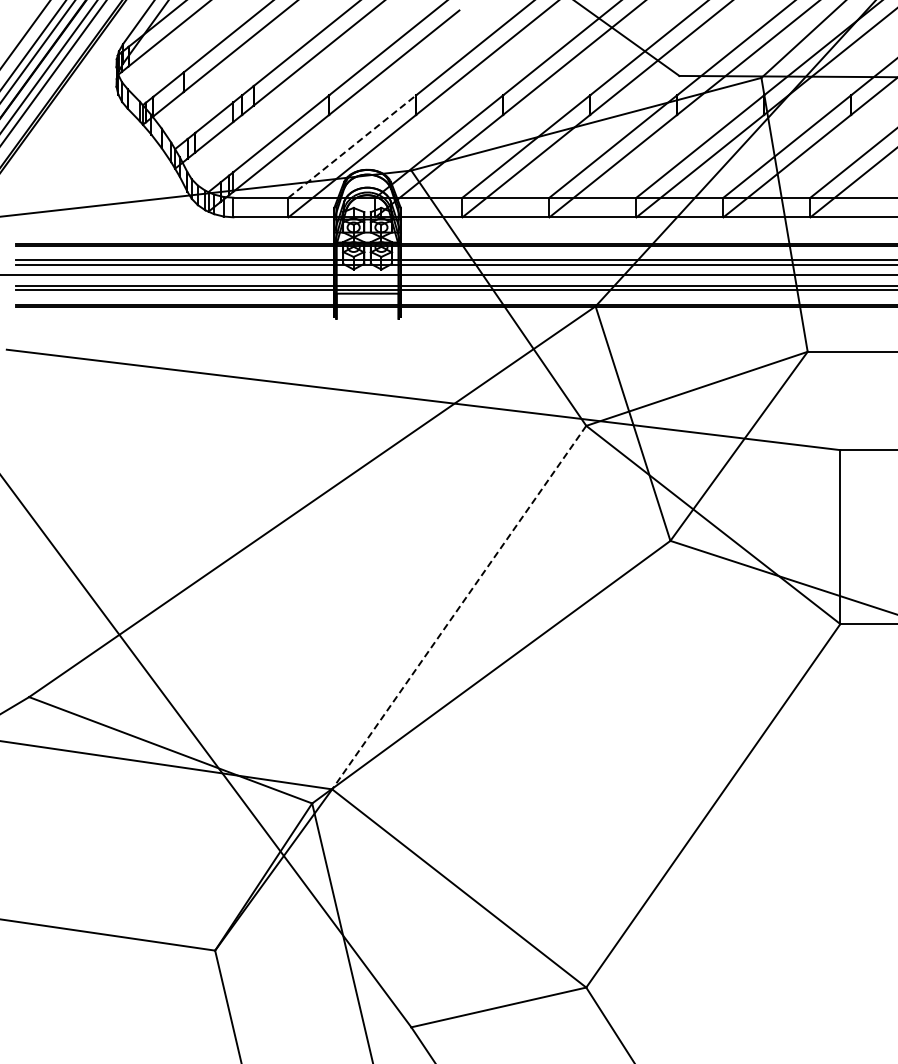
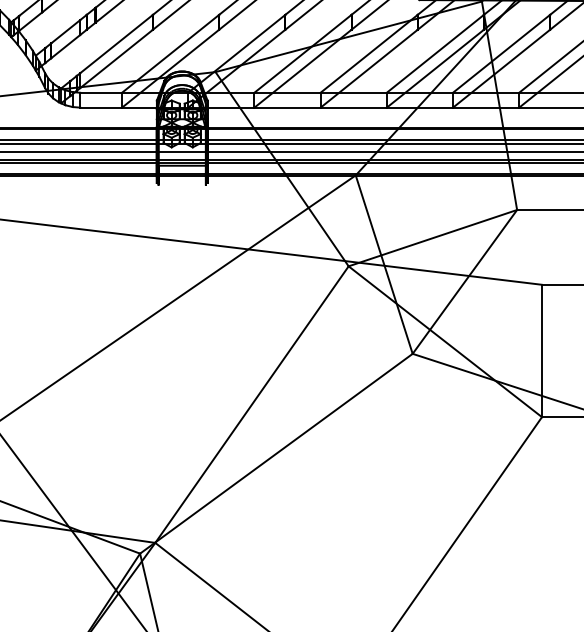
line: (352, 146) -> (170, 53), dashed -> solid
line: (459, 607) -> (252, 404), dashed -> solid

